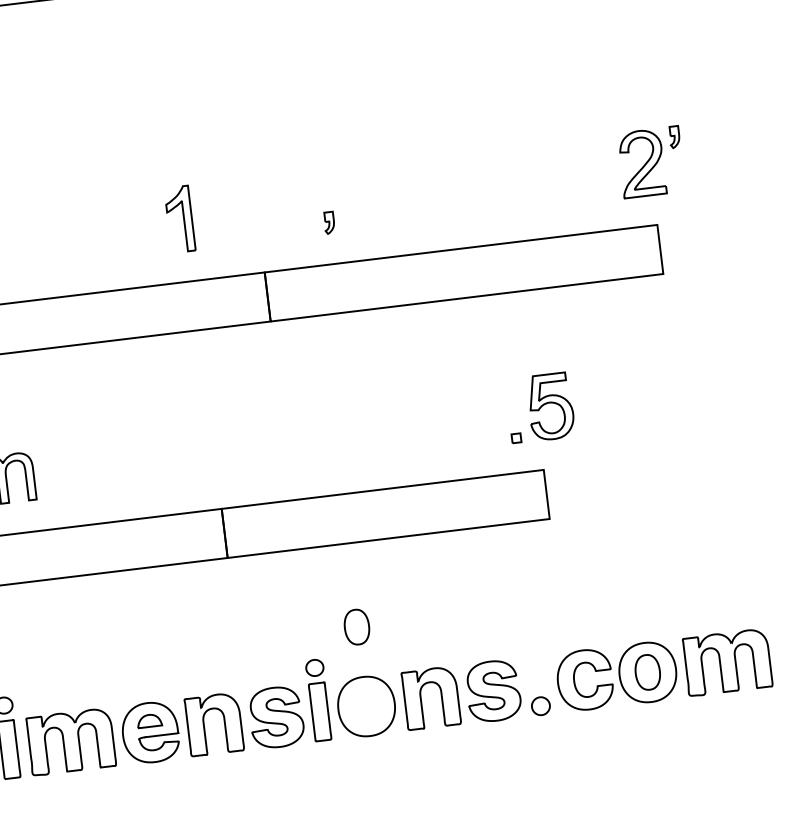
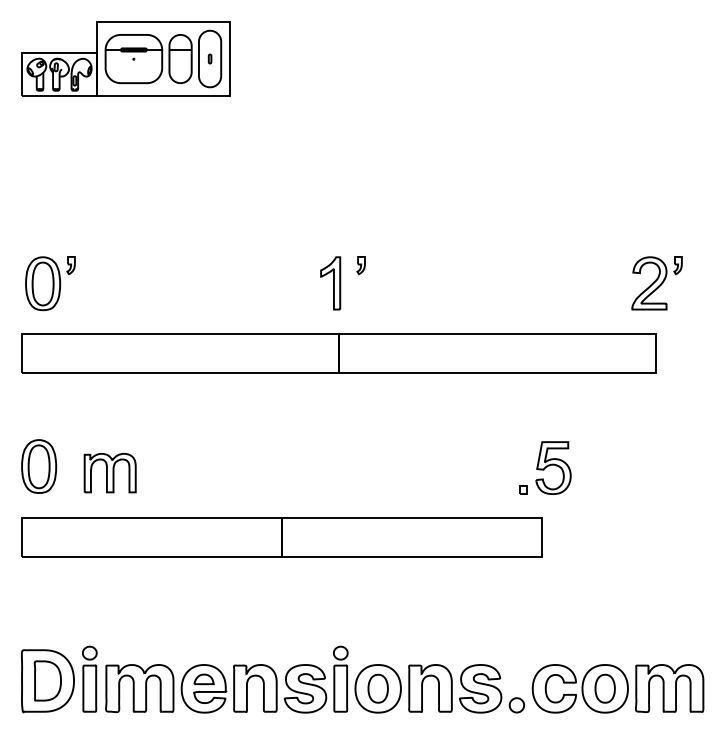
part: (179, 219) -> (330, 283), moved
part: (328, 222) -> (360, 265), moved
part: (356, 626) -> (377, 688), moved

